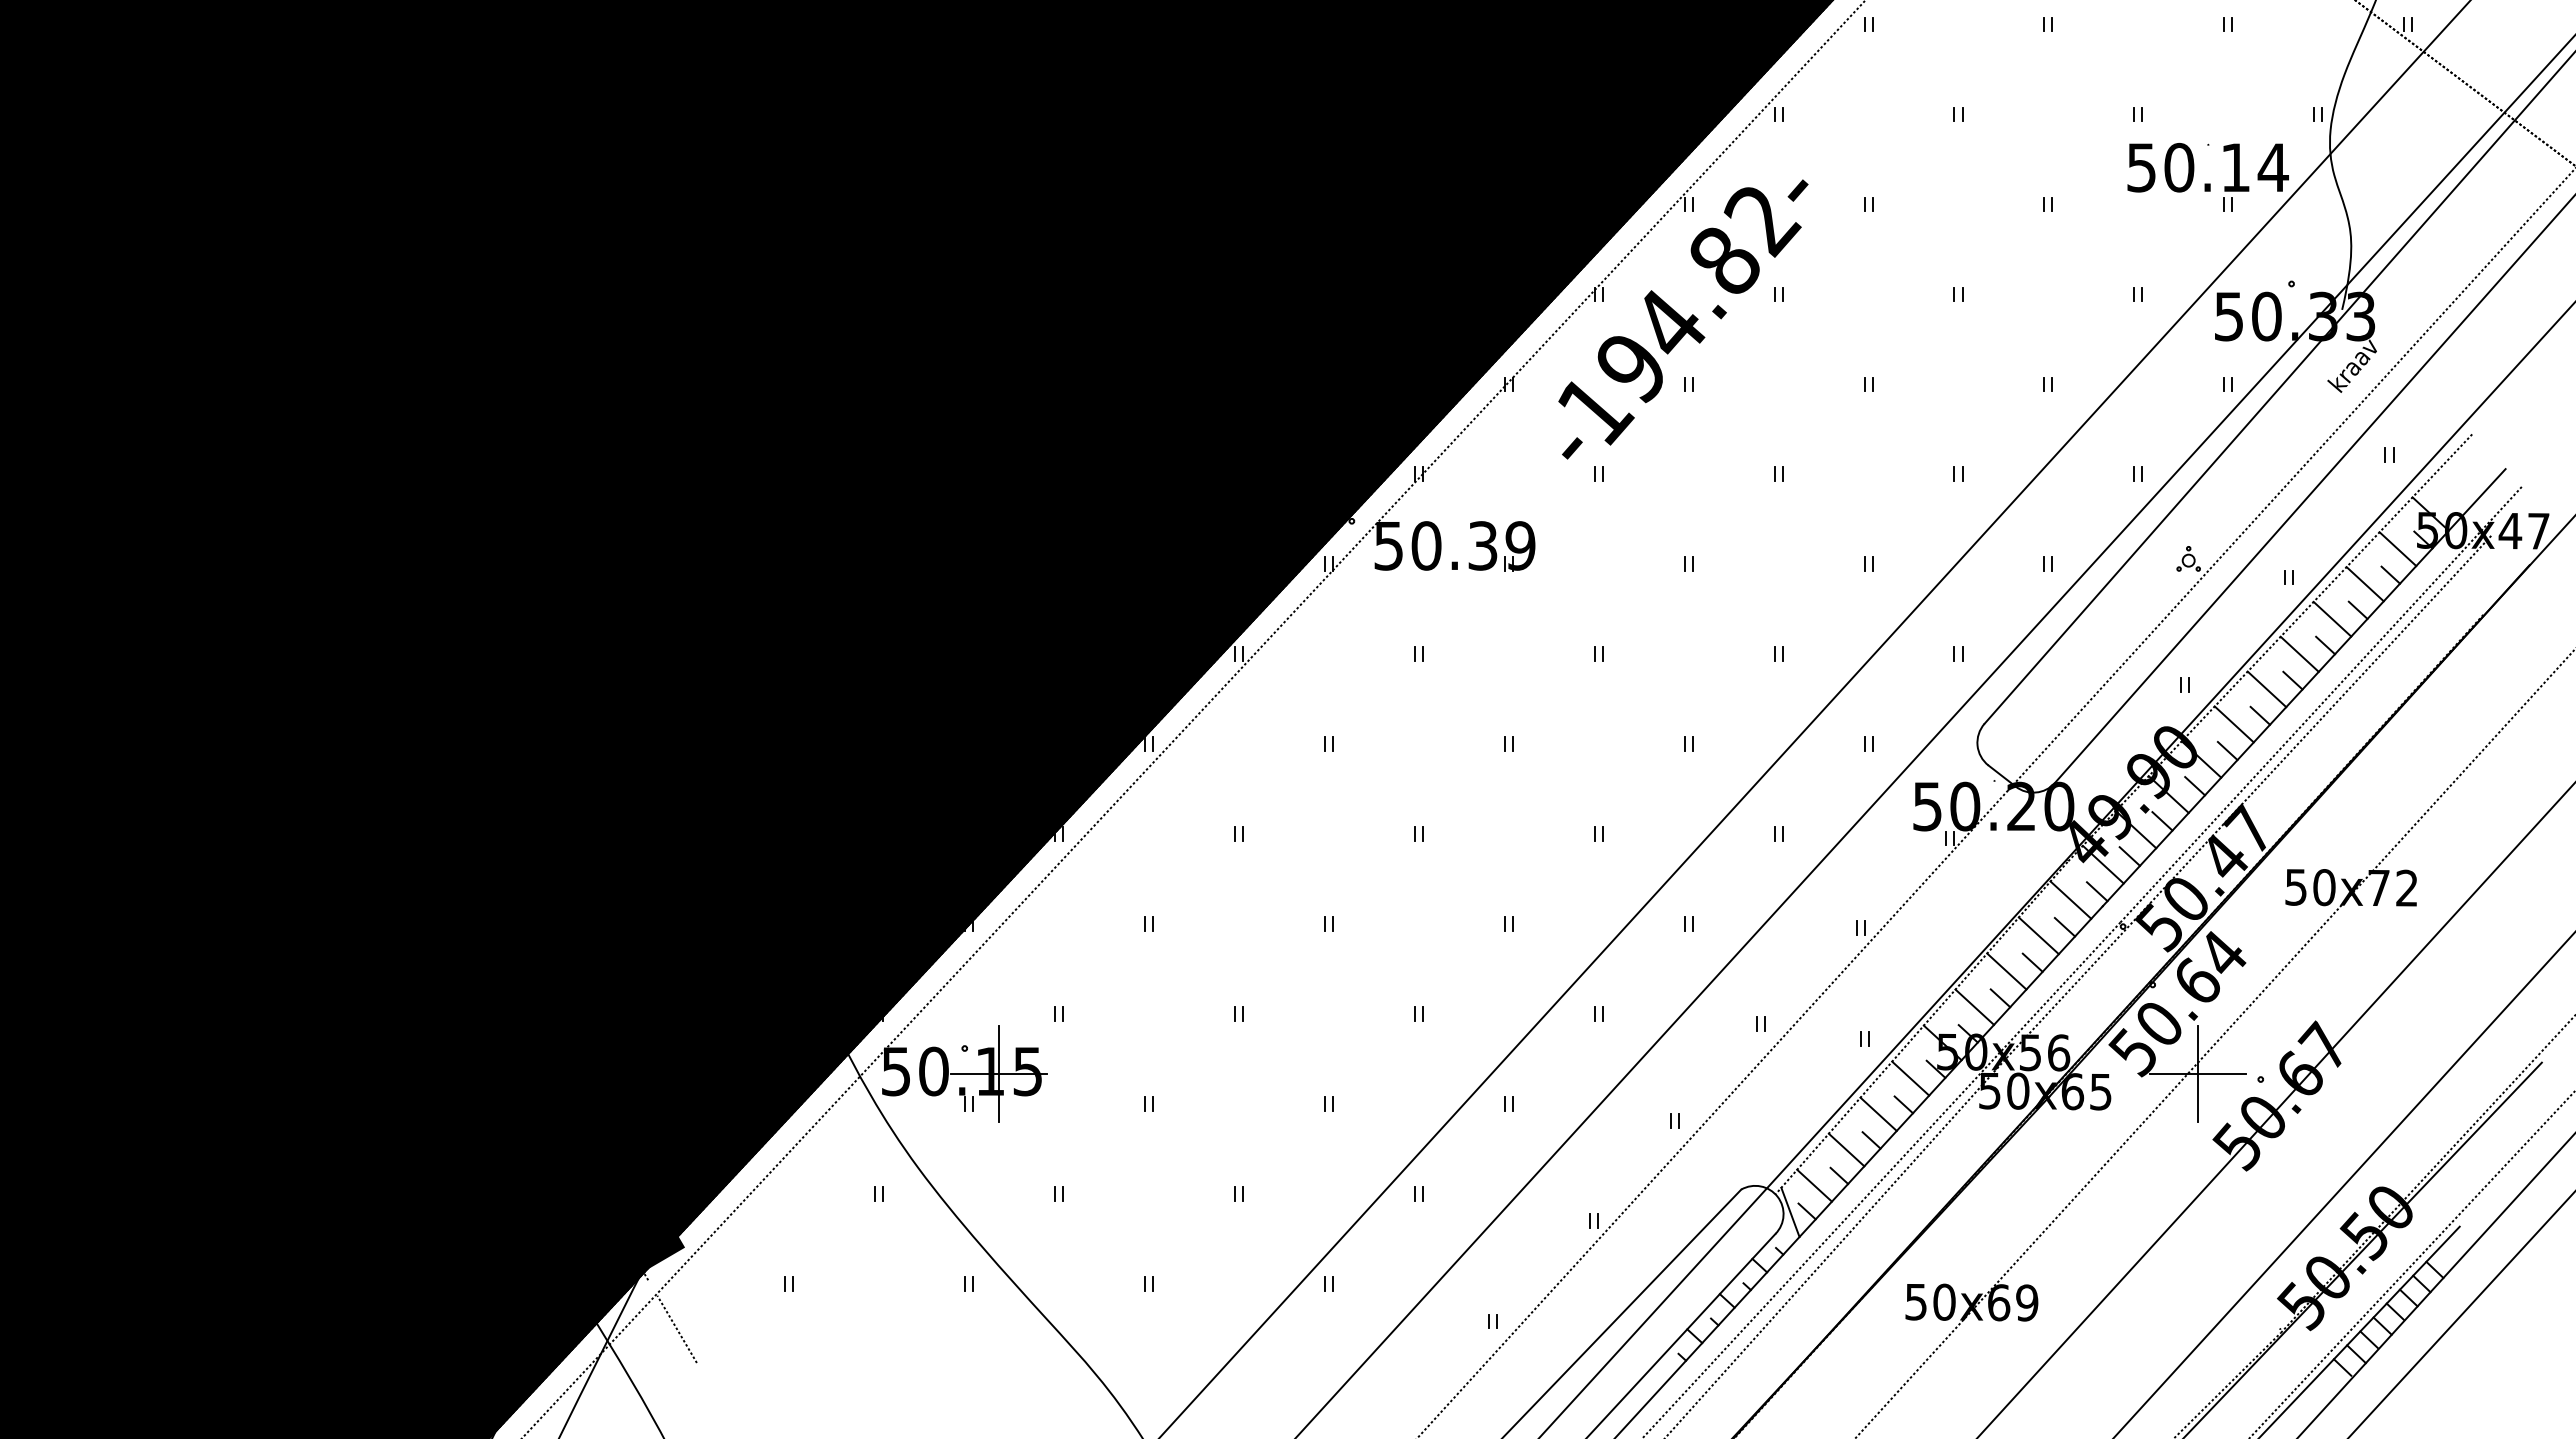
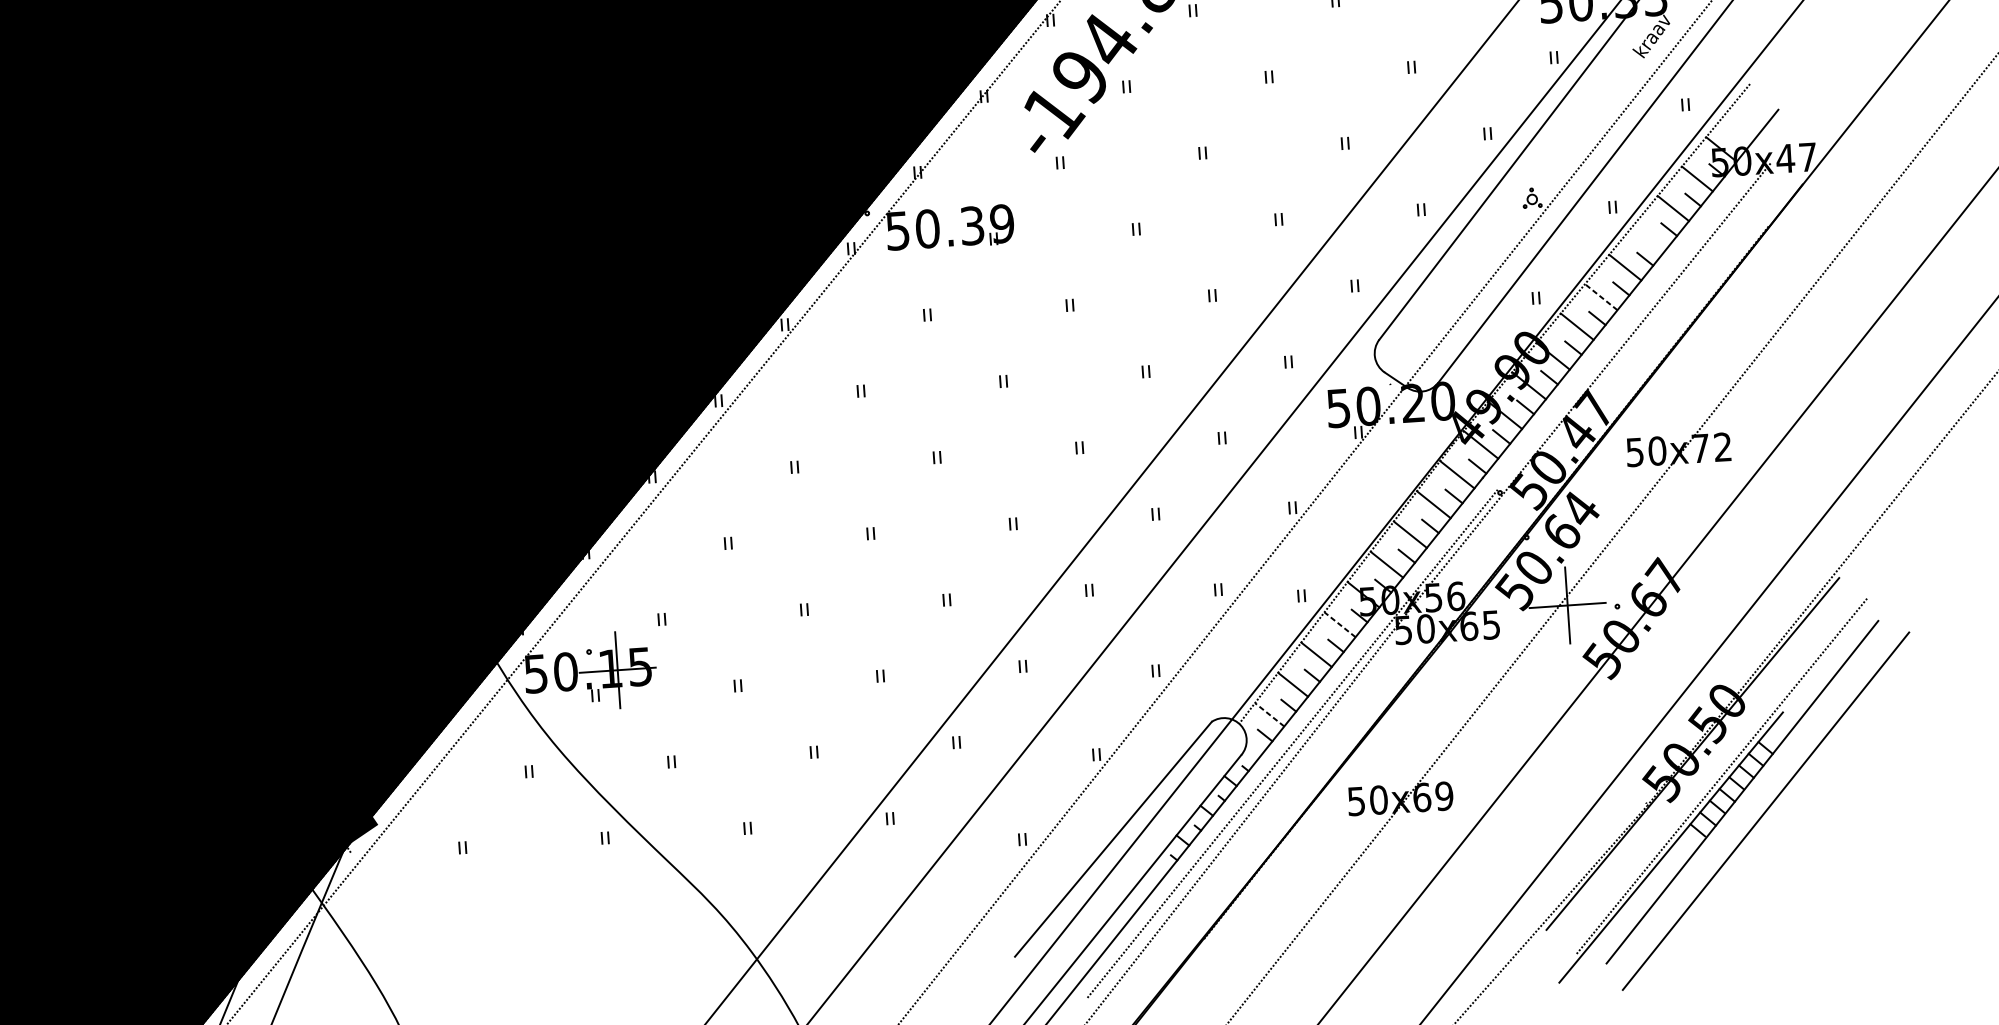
line: (2332, 618) -> (1649, 237), removed
line: (2266, 689) -> (1600, 297), solid -> dashed
line: (2321, 703) -> (1645, 305), removed
line: (1910, 1078) -> (1339, 624), solid -> dashed
line: (1814, 1185) -> (1269, 714), solid -> dashed
line: (1790, 1212) -> (1252, 737), removed
line: (676, 1328) -> (375, 889), removed

